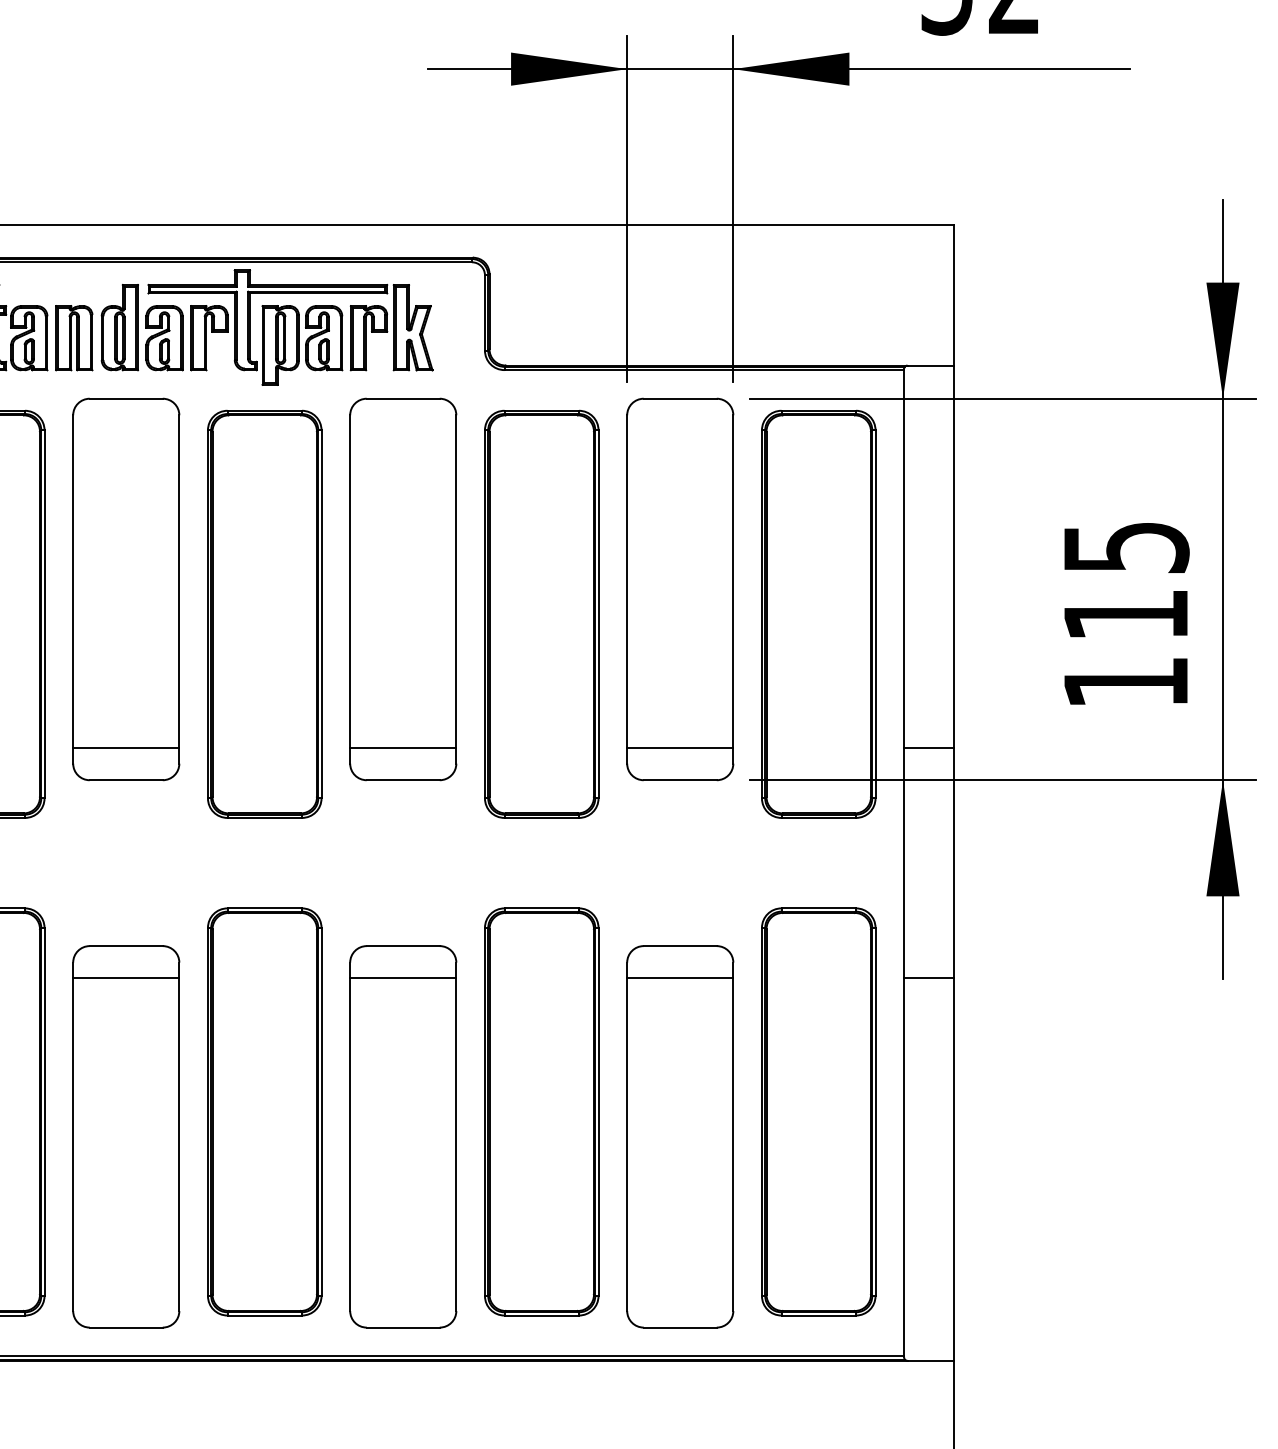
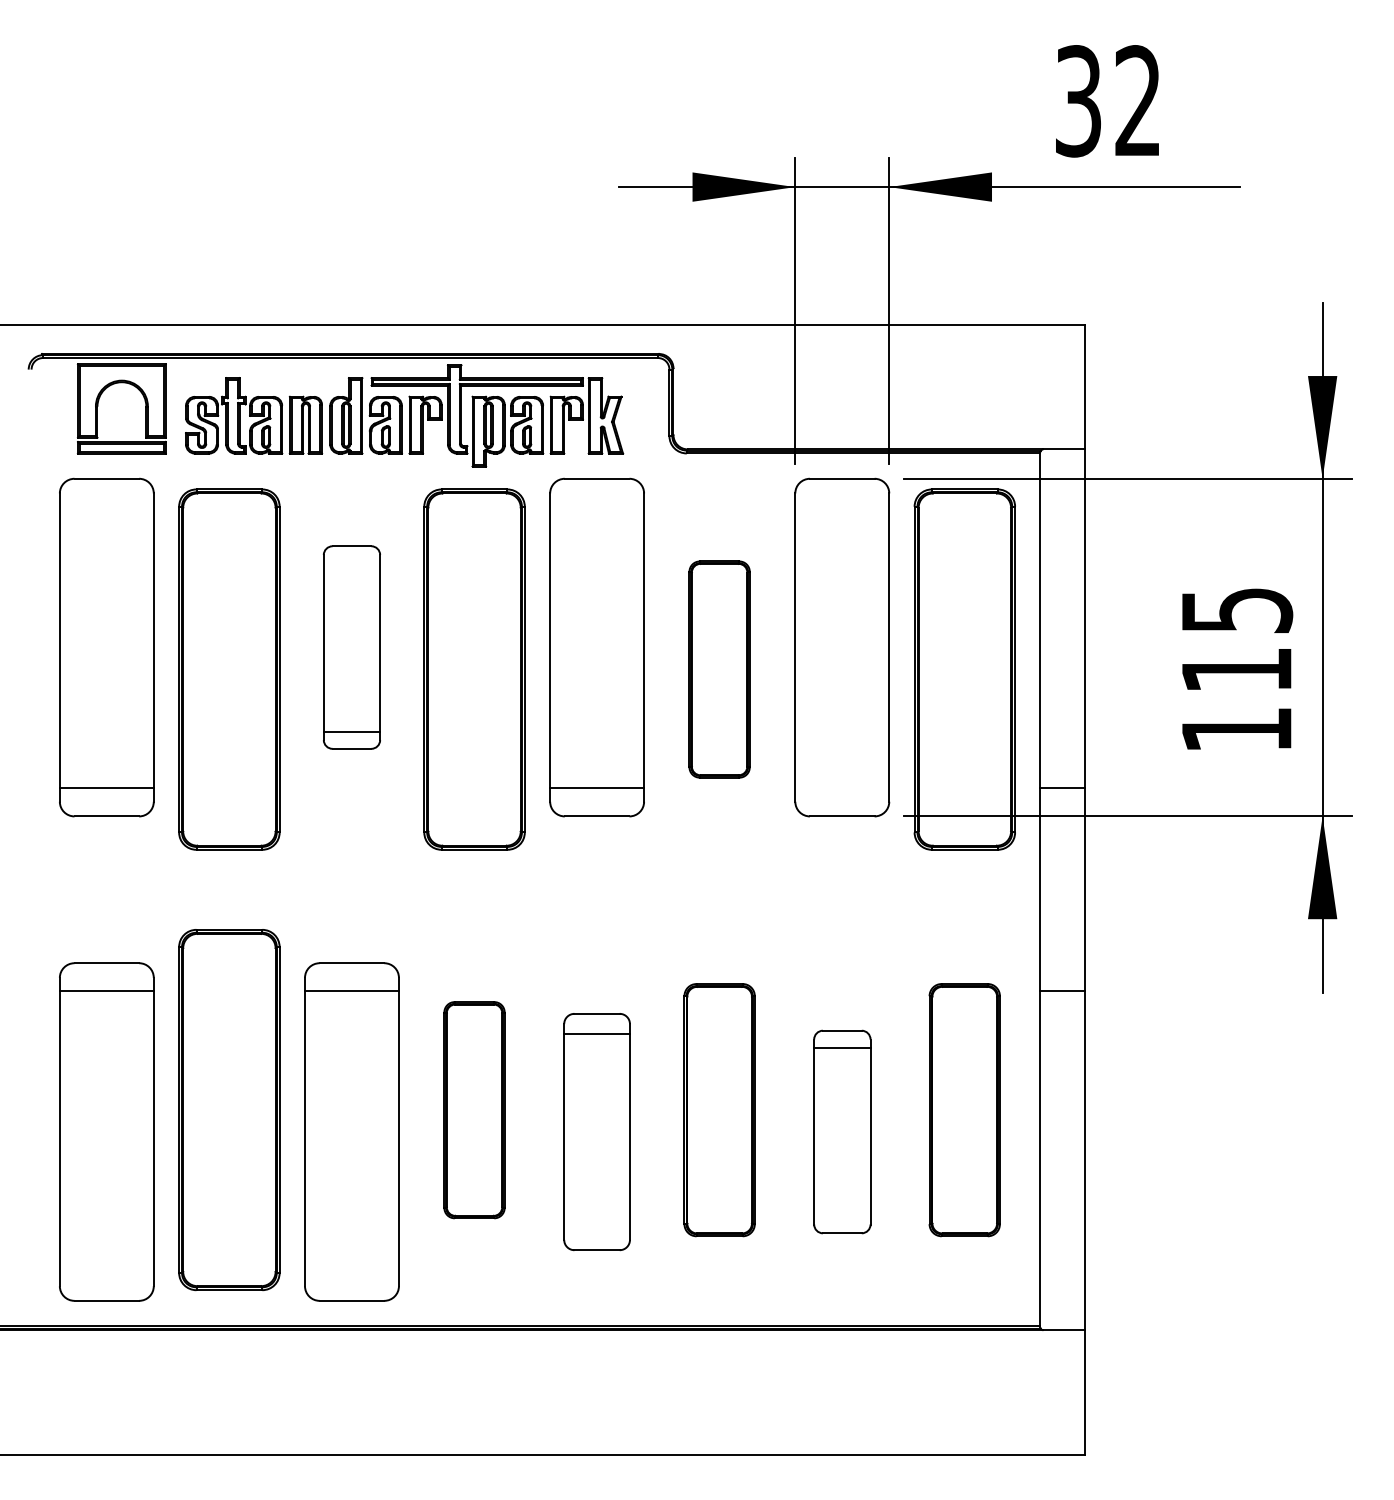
part: (125, 589) -> (351, 647), size x0.6
part: (541, 614) -> (719, 669), size x0.6
line: (680, 748) -> (842, 788), removed
part: (264, 1112) -> (474, 1110), size x0.6
part: (541, 1112) -> (719, 1110), size x0.7
part: (818, 1112) -> (964, 1110), size x0.7
part: (402, 1136) -> (596, 1131), size x0.7
part: (680, 1136) -> (842, 1131), size x0.6

